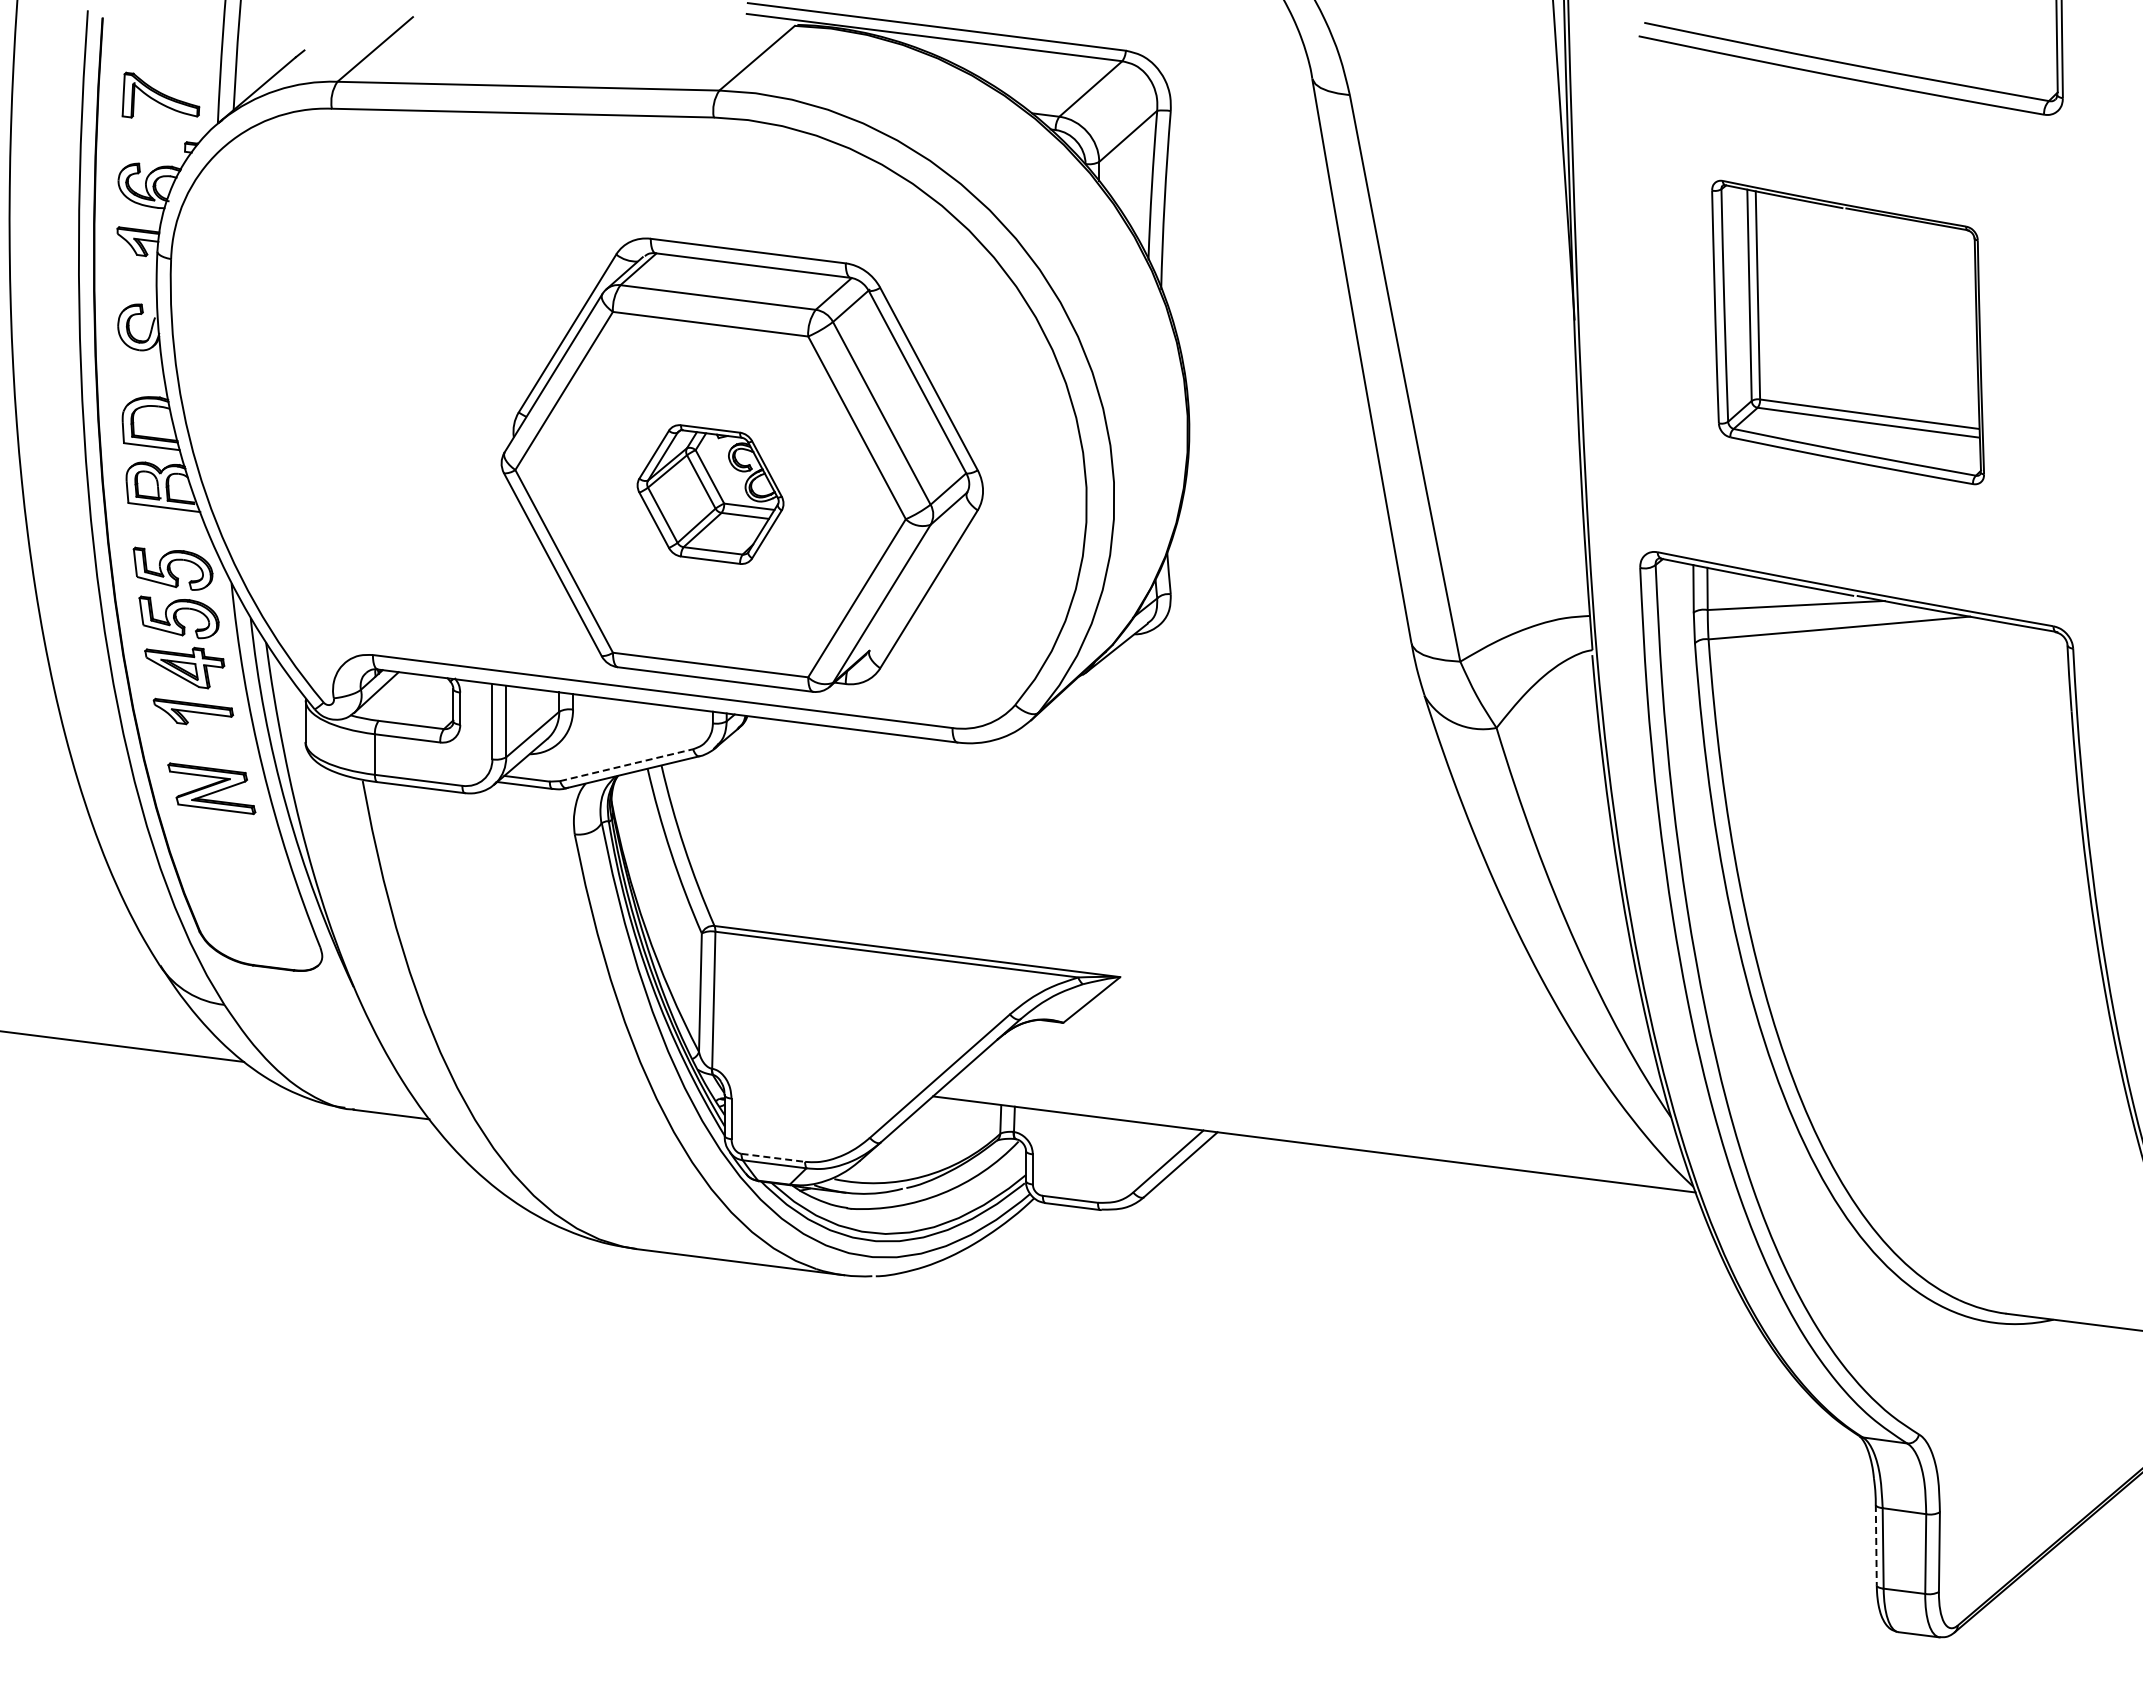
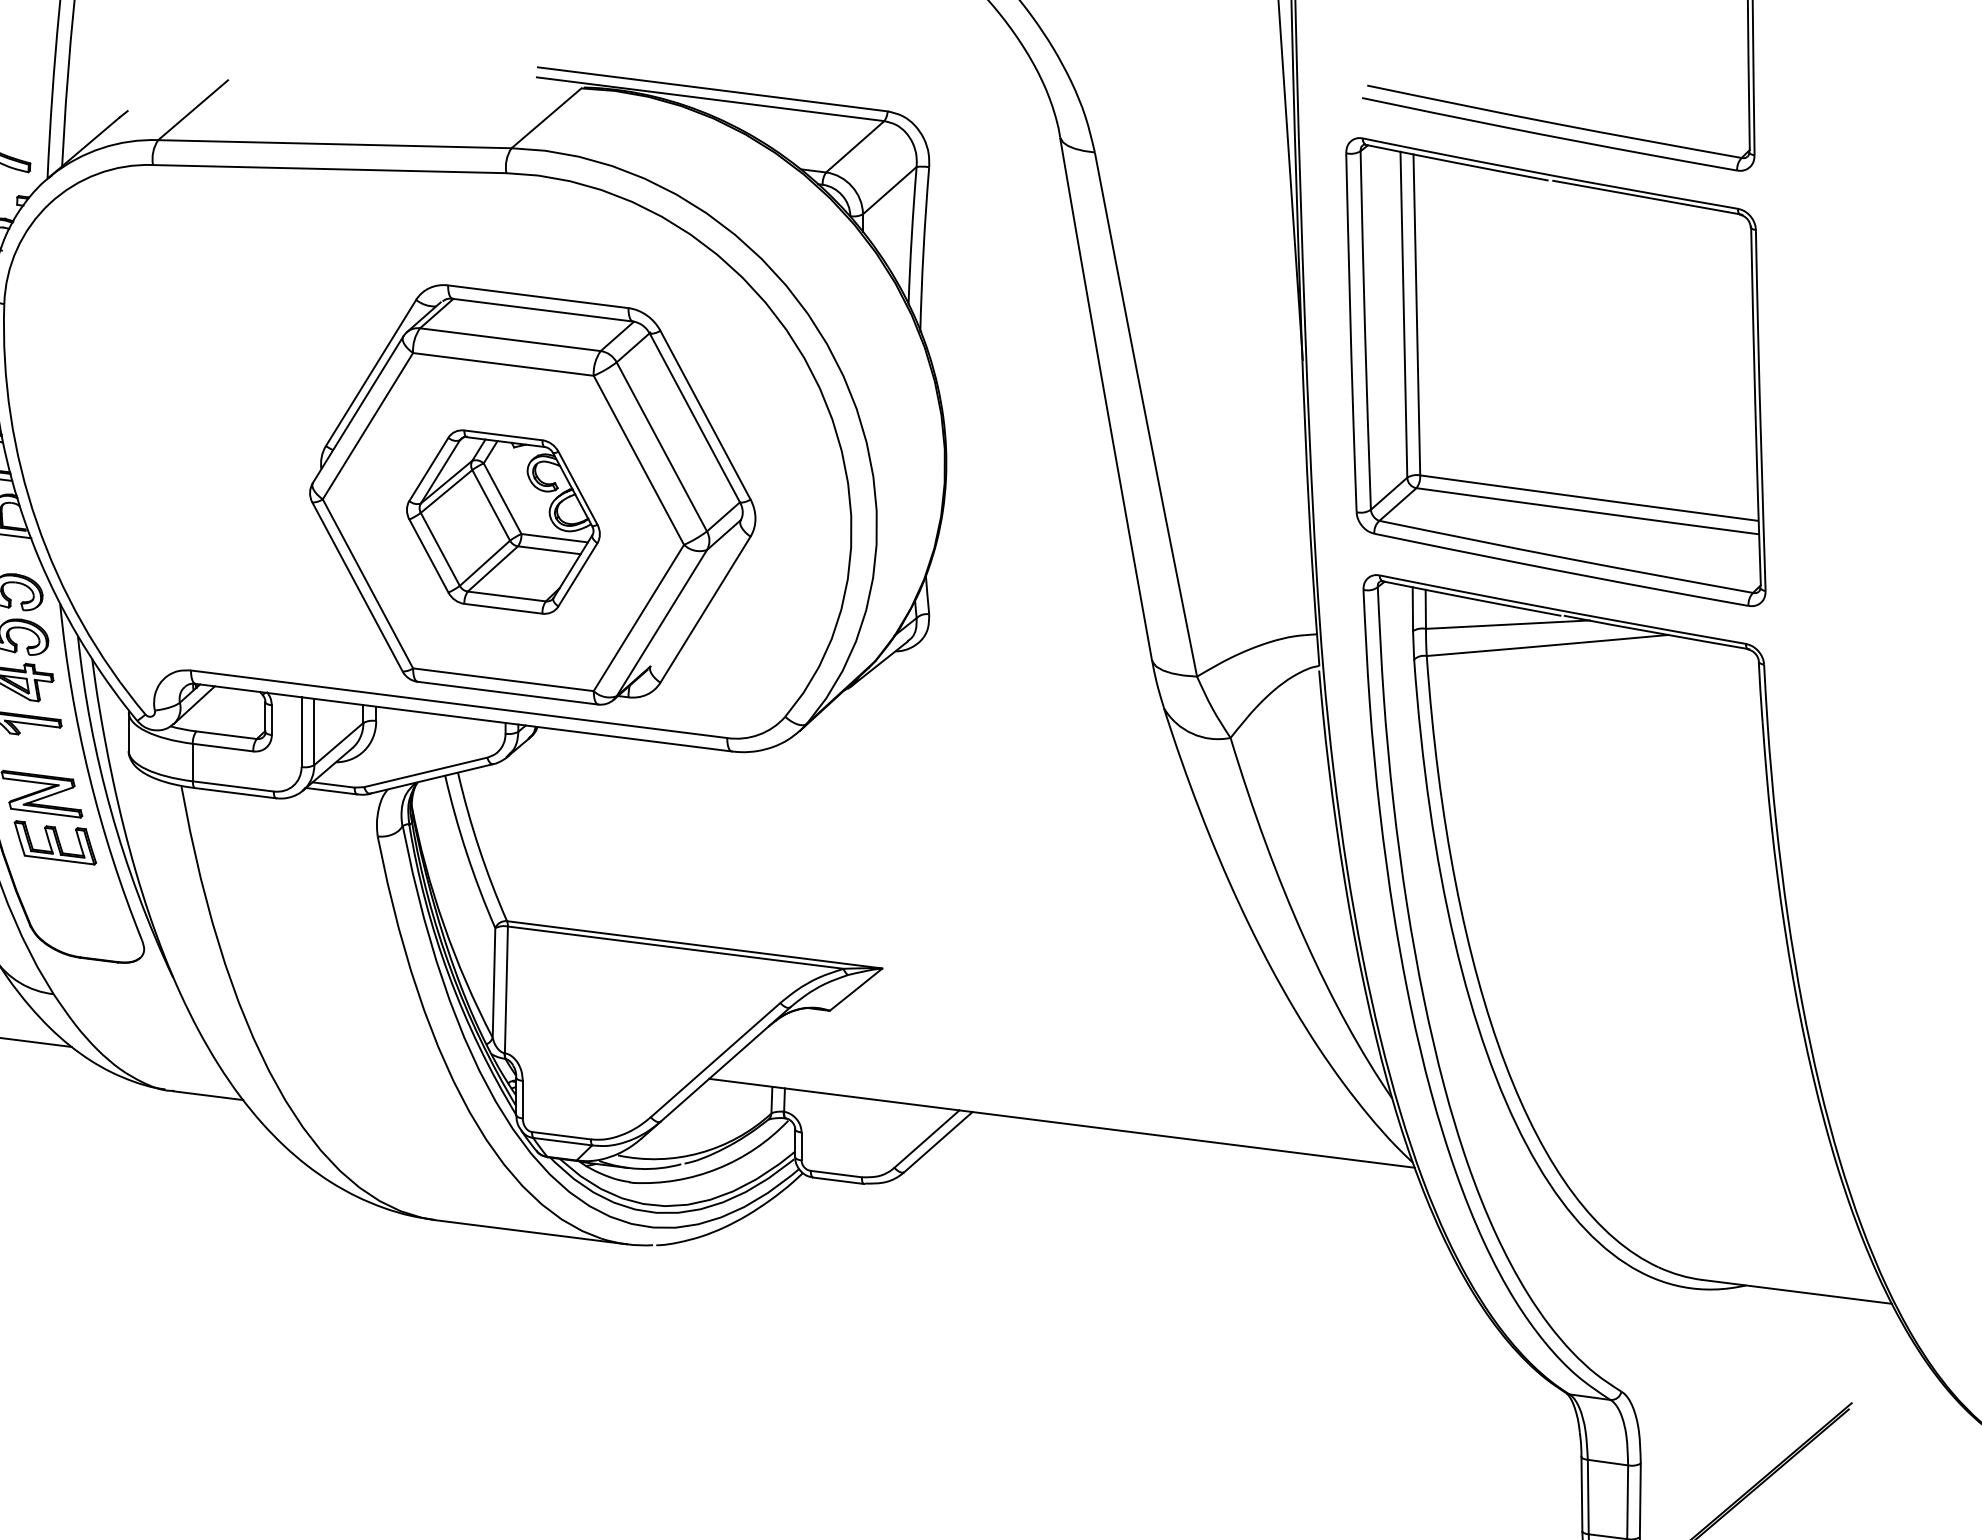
part: (1847, 332) -> (1555, 372), size x1.67
part: (710, 494) -> (503, 521), size x1.43
line: (626, 765) -> (425, 772), dashed -> solid
part: (226, 840) -> (55, 842), added
line: (773, 1157) -> (561, 1135), dashed -> solid
line: (1876, 1545) -> (1582, 1494), dashed -> solid

